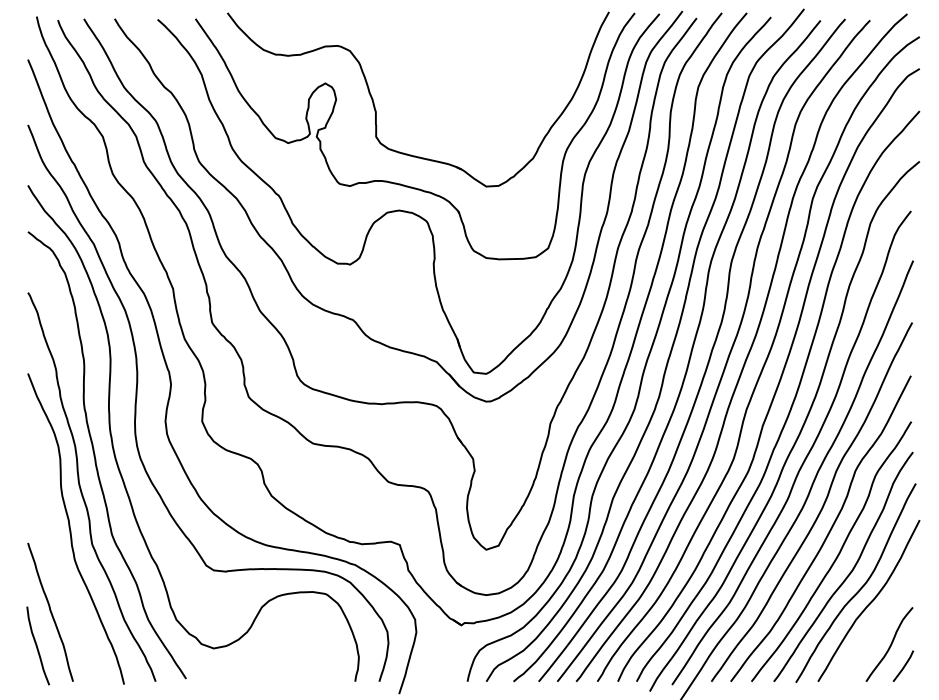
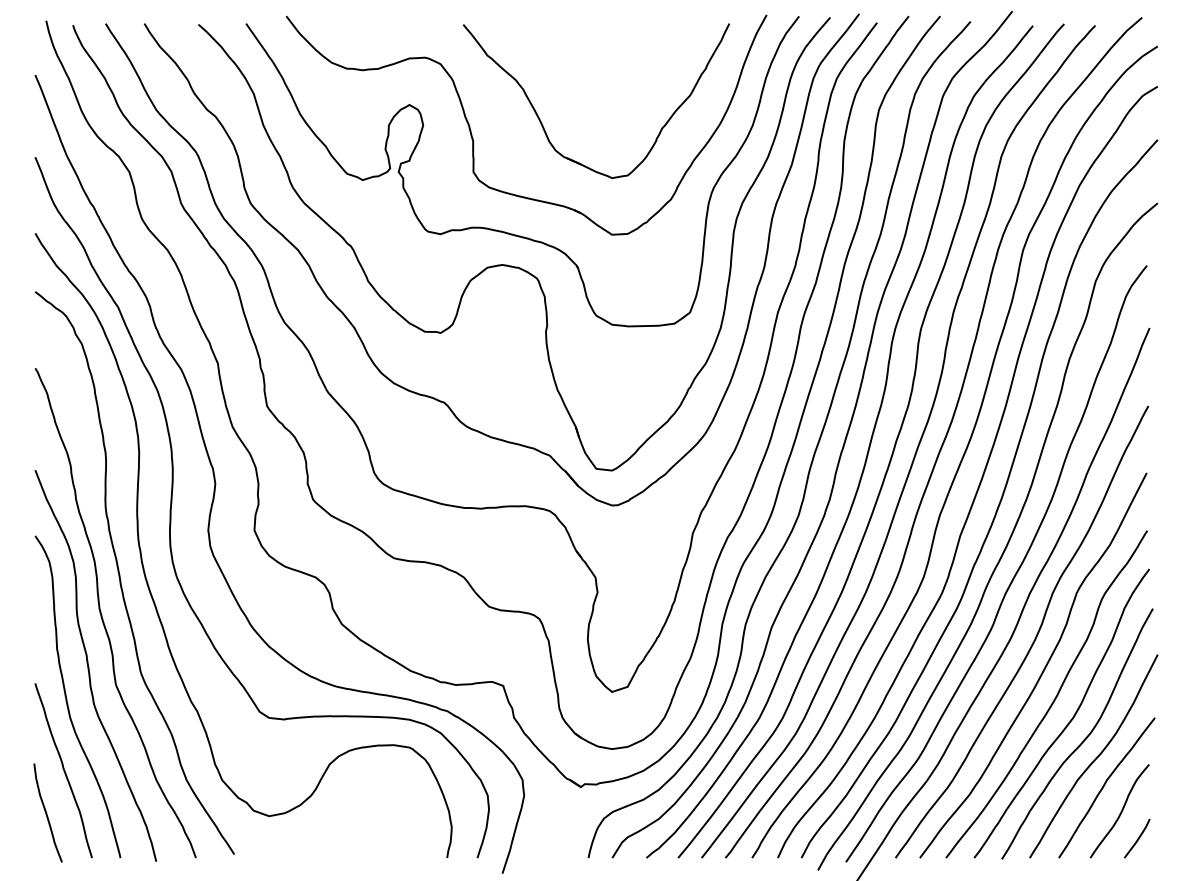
part: (432, 101) -> (544, 127), added
curve: (53, 554) -> (67, 698), added
curve: (878, 624) -> (1105, 785), added

